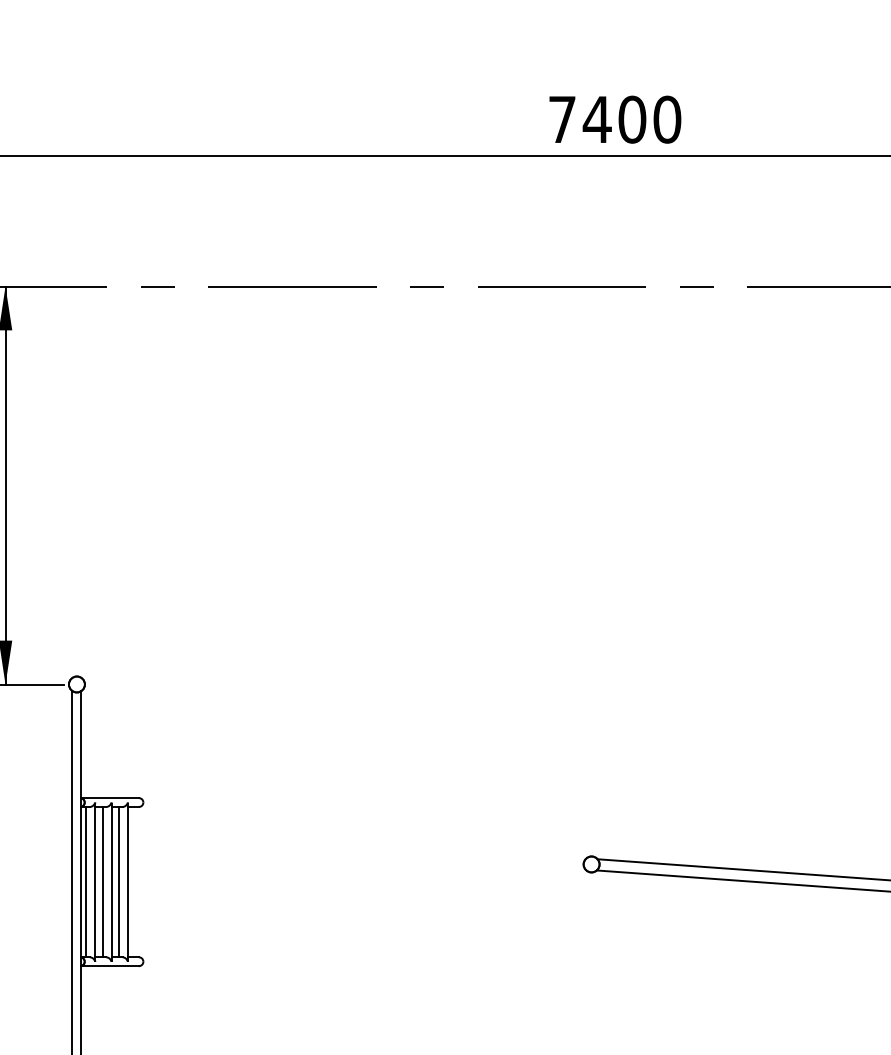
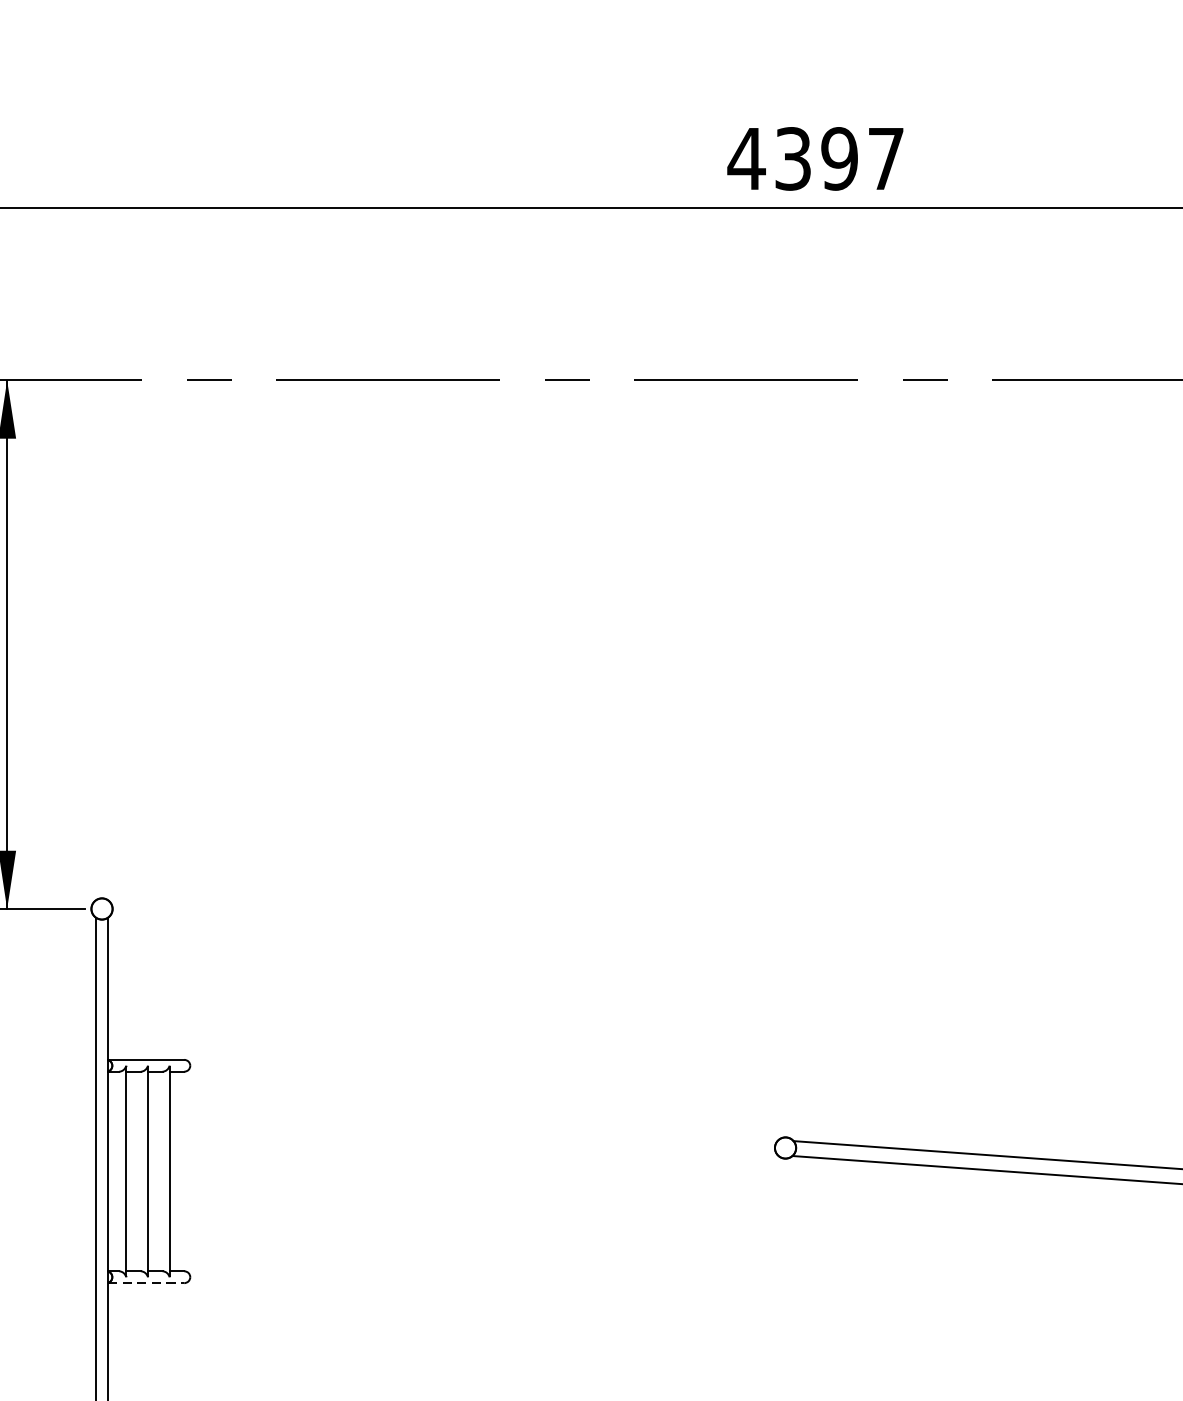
text: (614, 119) -> (815, 158), 7400 -> 4397
line: (86, 882) -> (114, 1171), removed
line: (102, 882) -> (135, 1171), removed
line: (119, 882) -> (158, 1171), removed
line: (110, 966) -> (146, 1283), solid -> dashed

